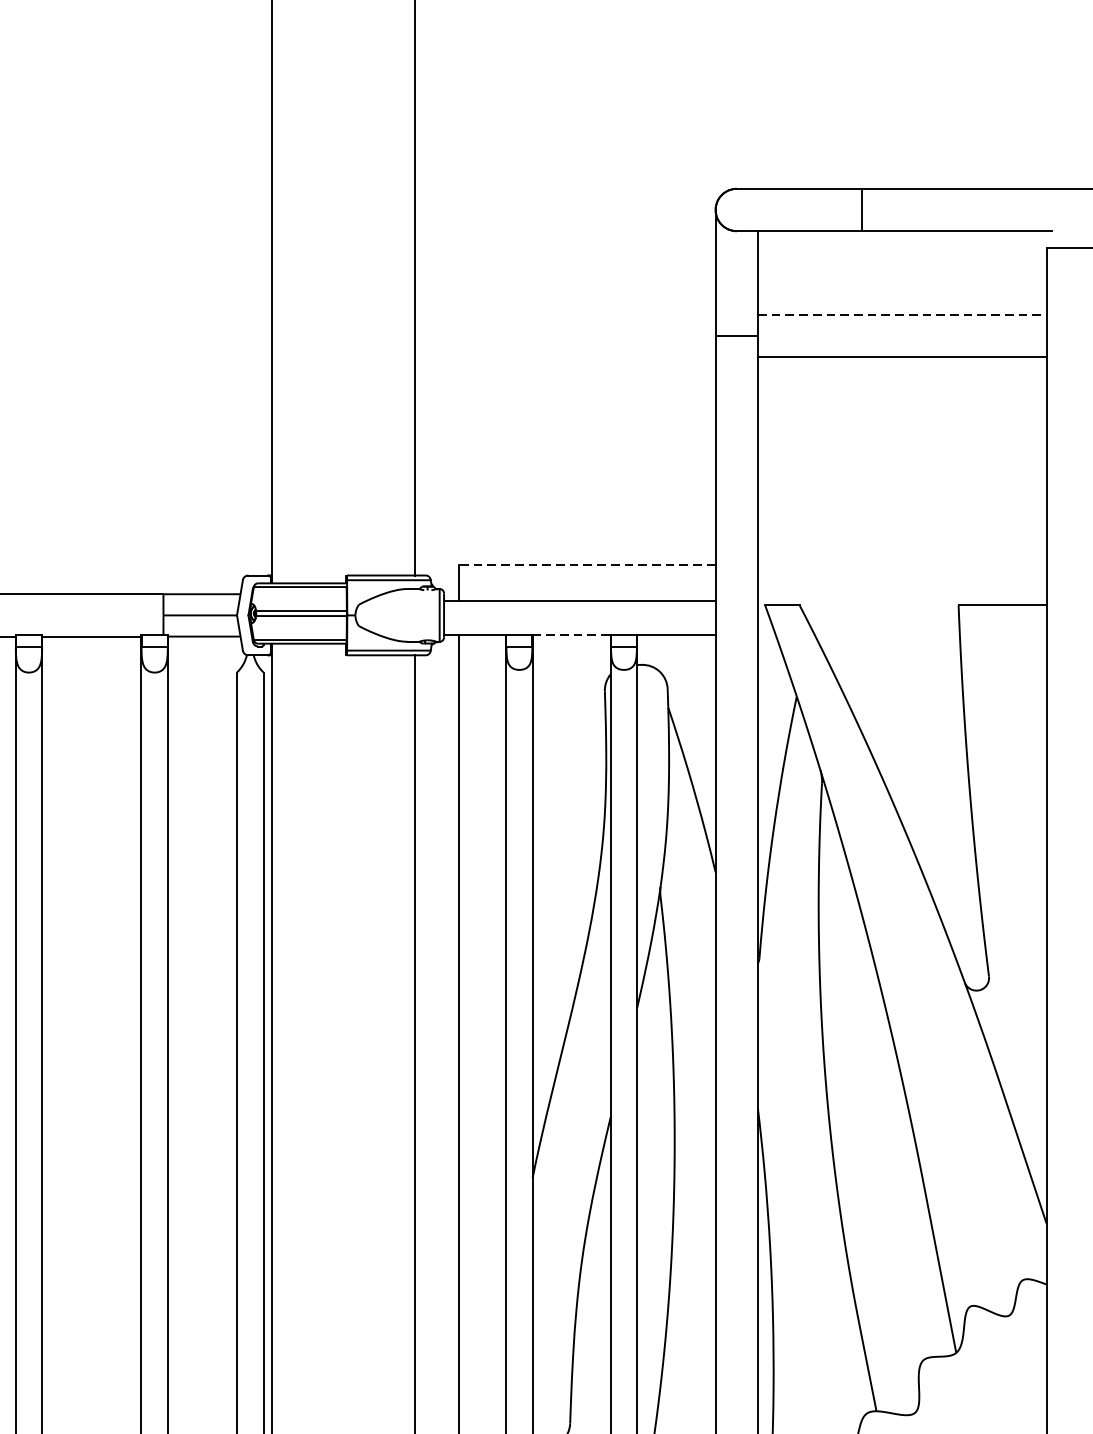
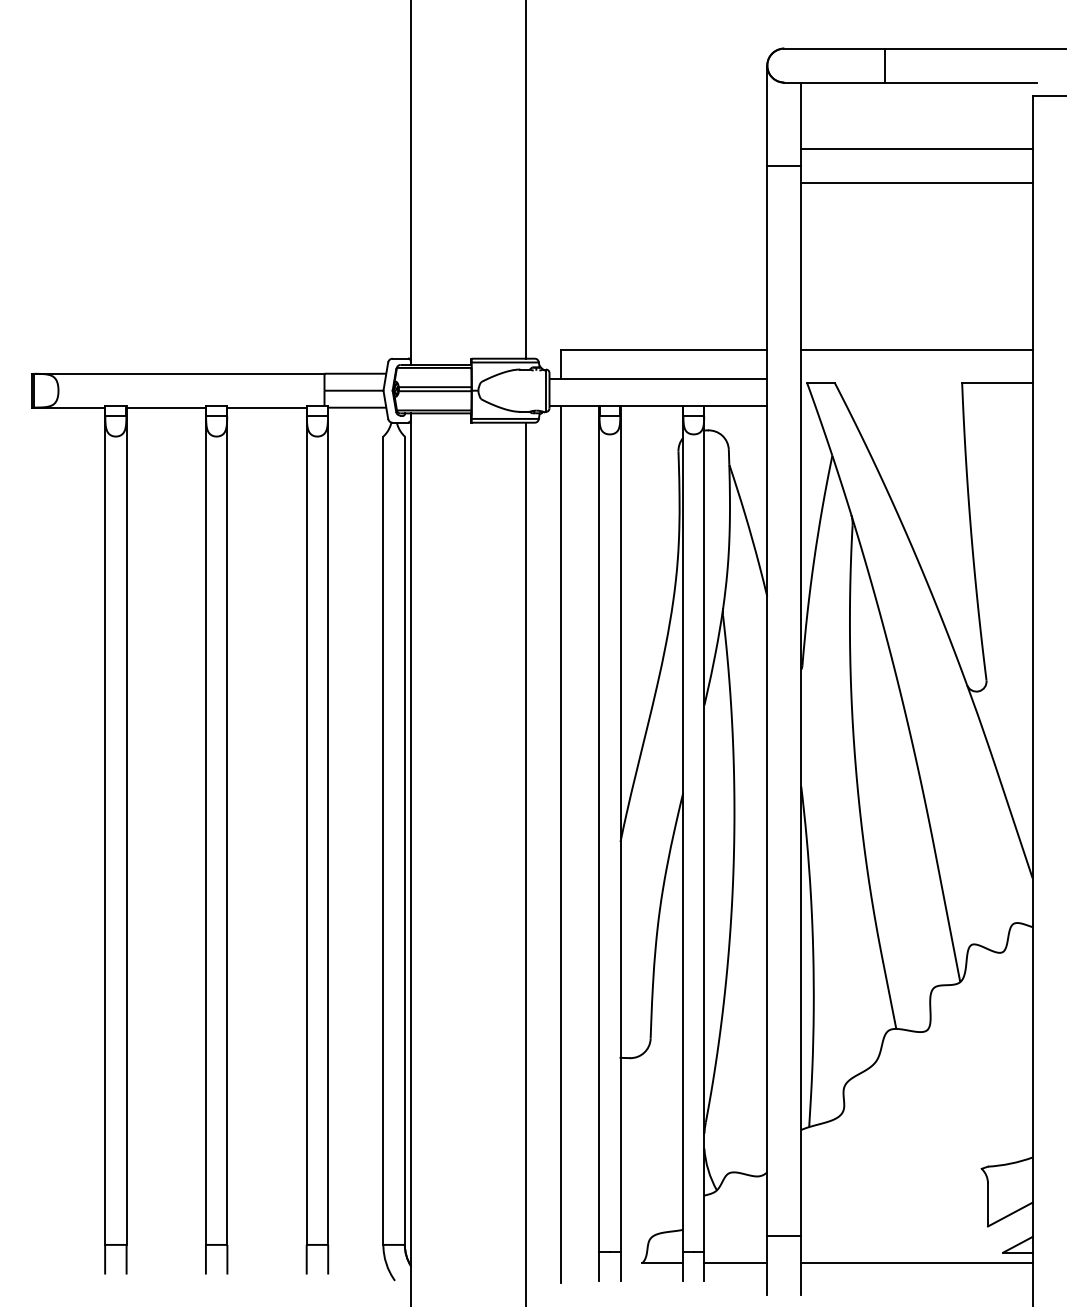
line: (901, 314) -> (916, 149), dashed -> solid
line: (587, 564) -> (664, 349), dashed -> solid
line: (901, 564) -> (916, 349), added
line: (572, 635) -> (652, 406), dashed -> solid

